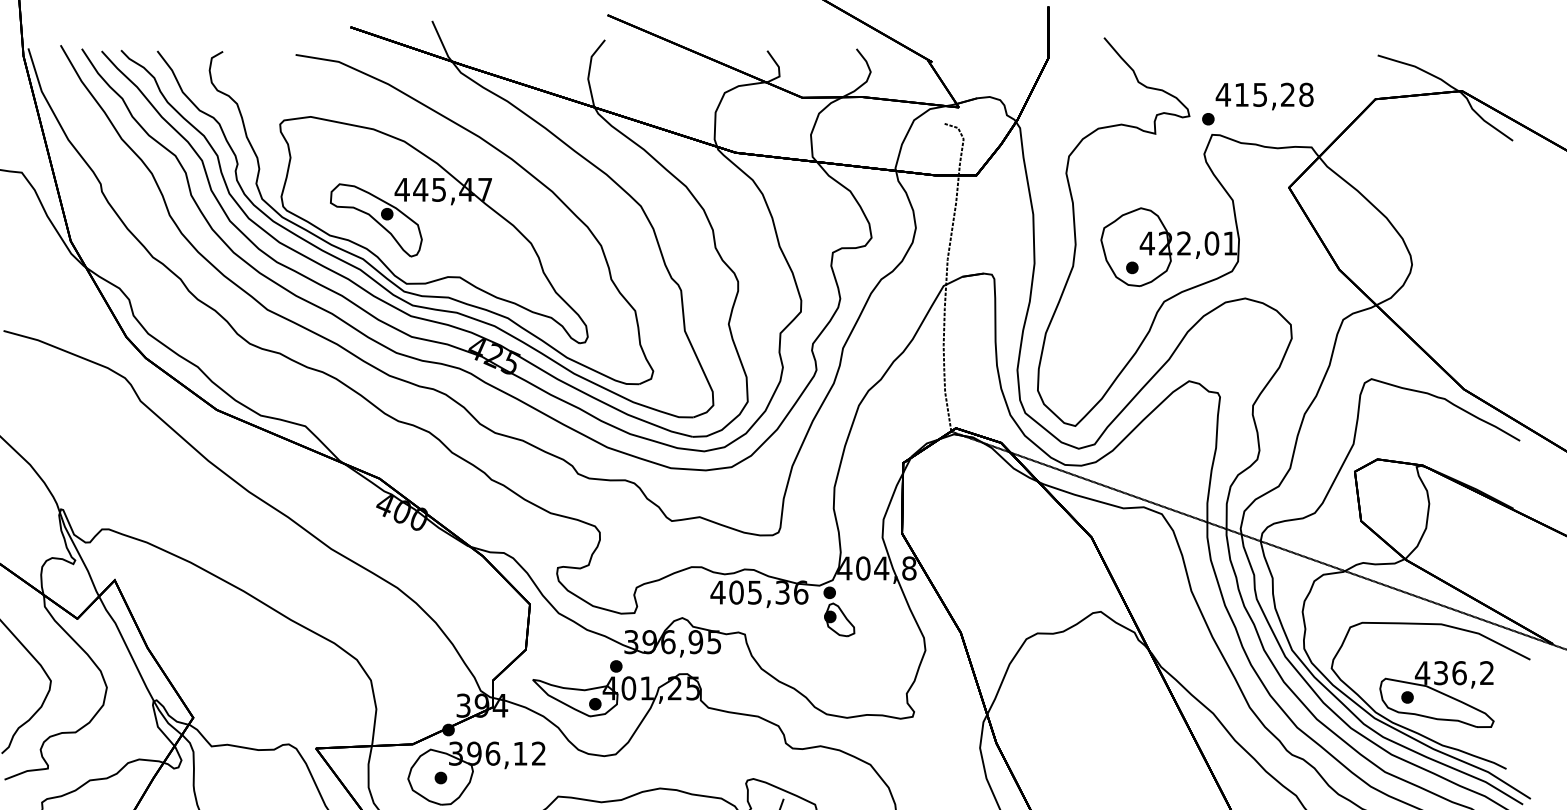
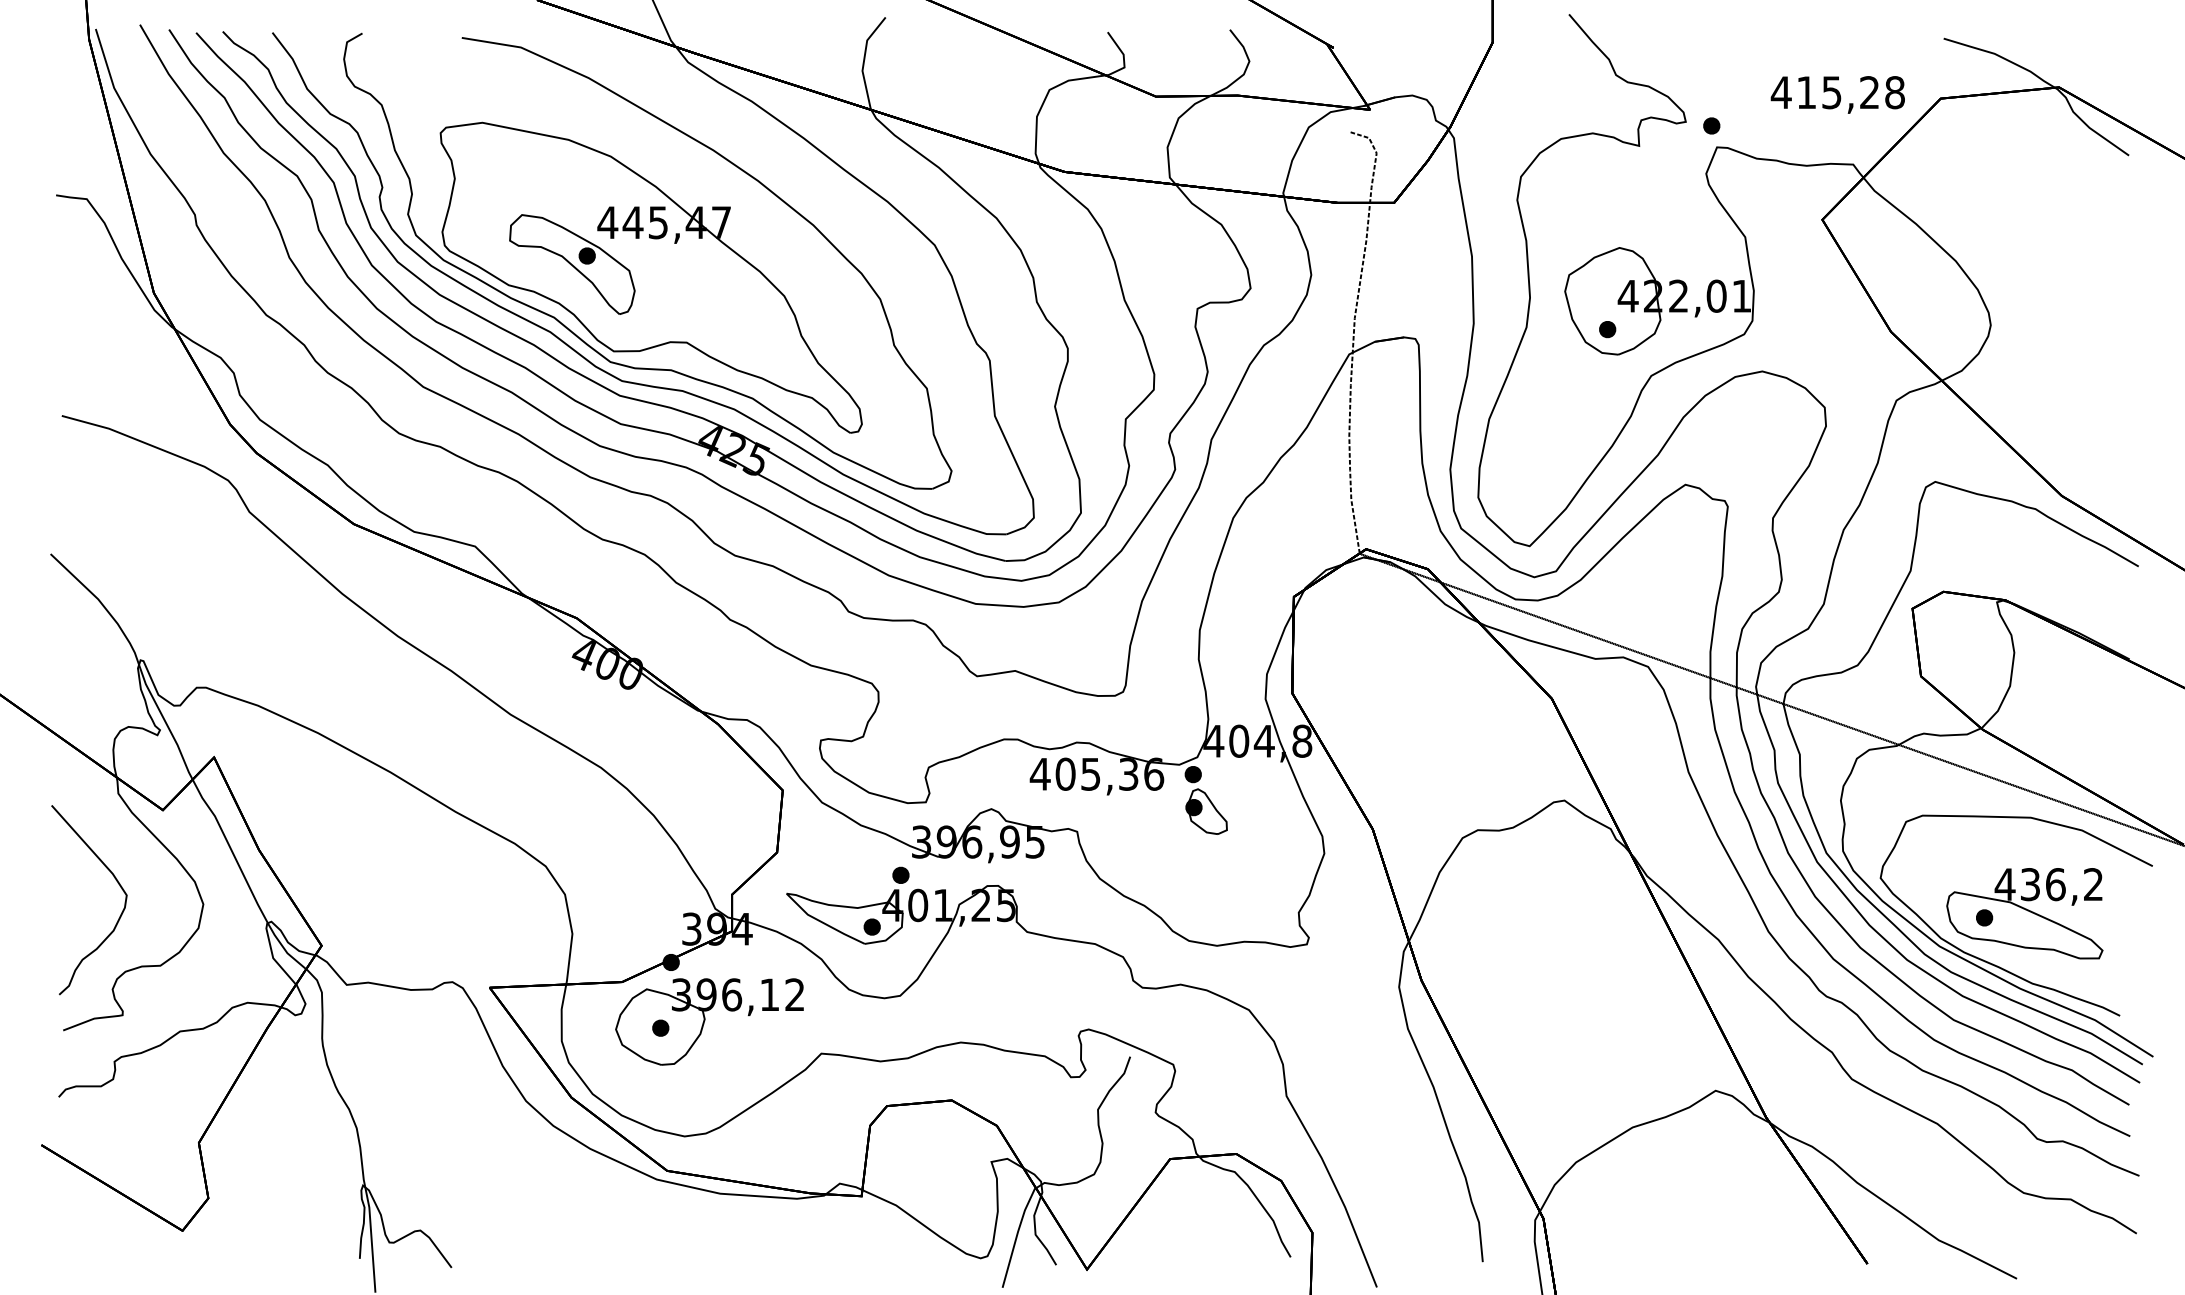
text: (1264, 96) -> (1837, 94), moved

